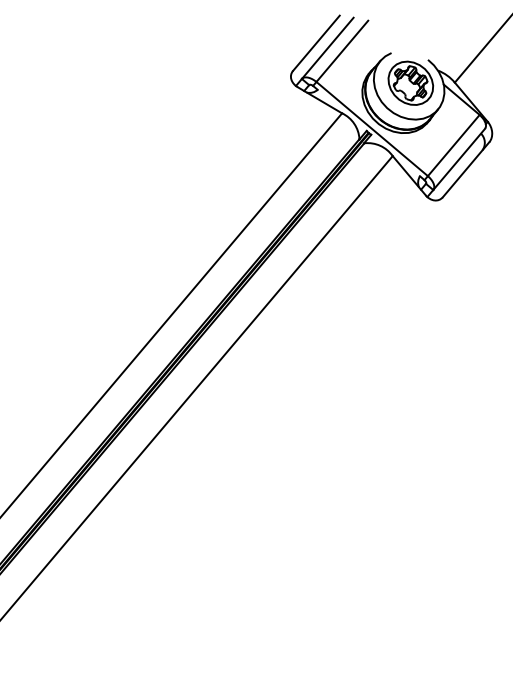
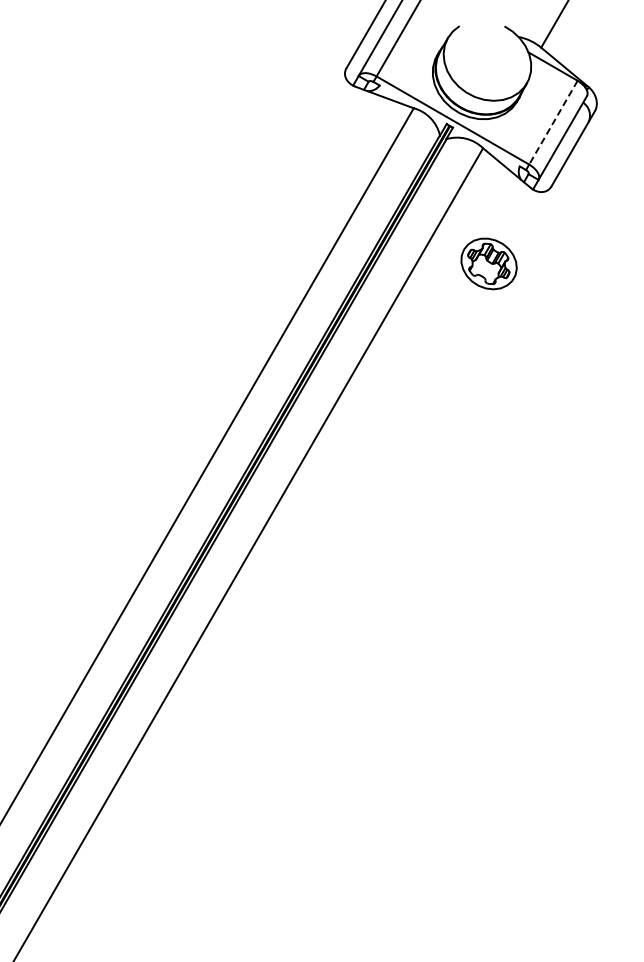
part: (410, 82) -> (488, 263), moved
line: (453, 146) -> (553, 123), solid -> dashed

